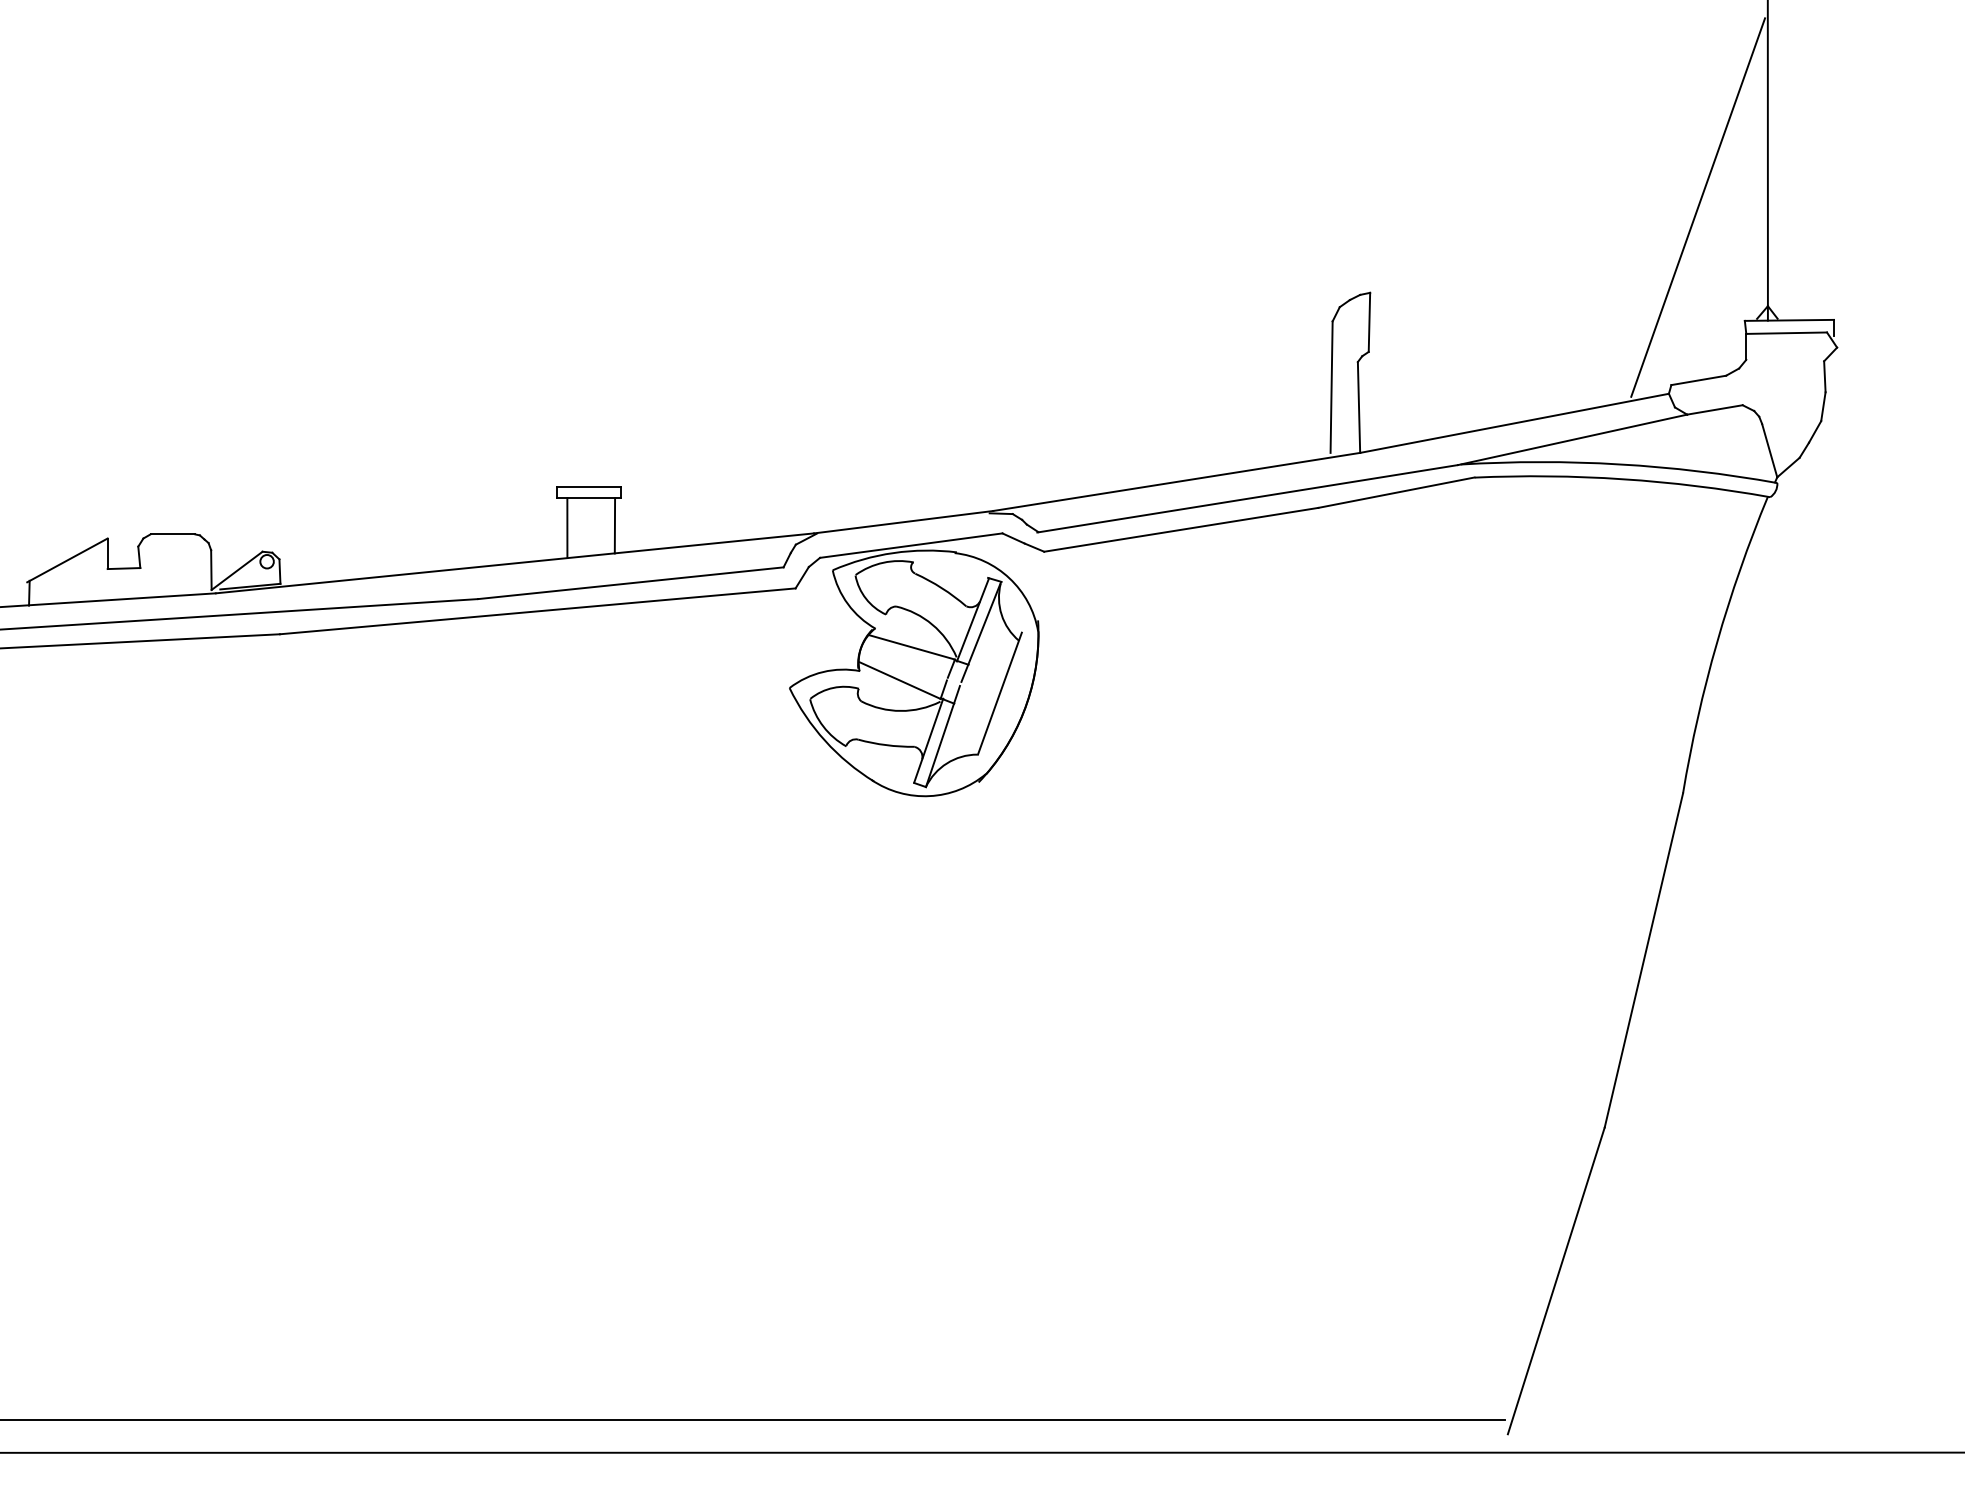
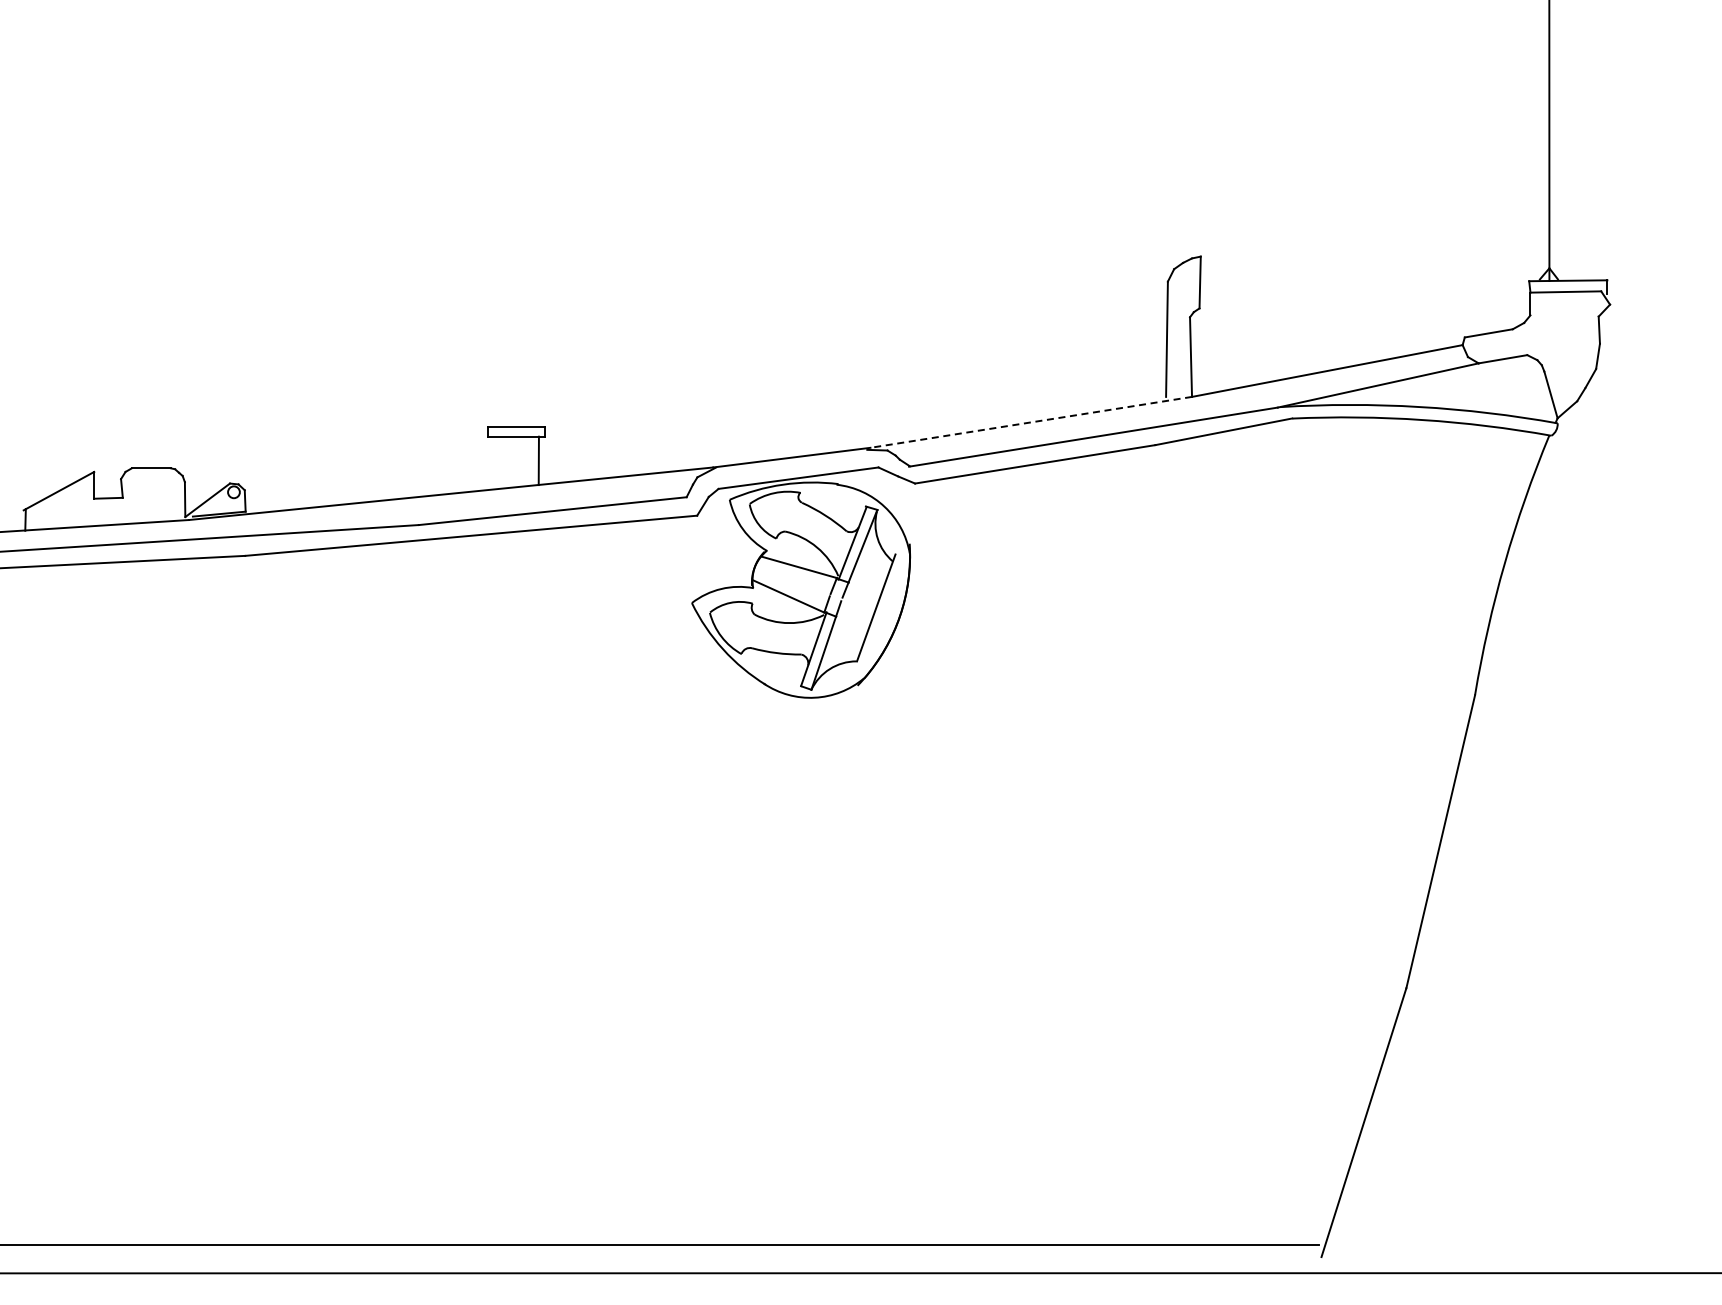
line: (1697, 207) -> (1487, 181), removed
line: (1177, 482) -> (1031, 422), solid -> dashed
line: (567, 527) -> (497, 462), removed

